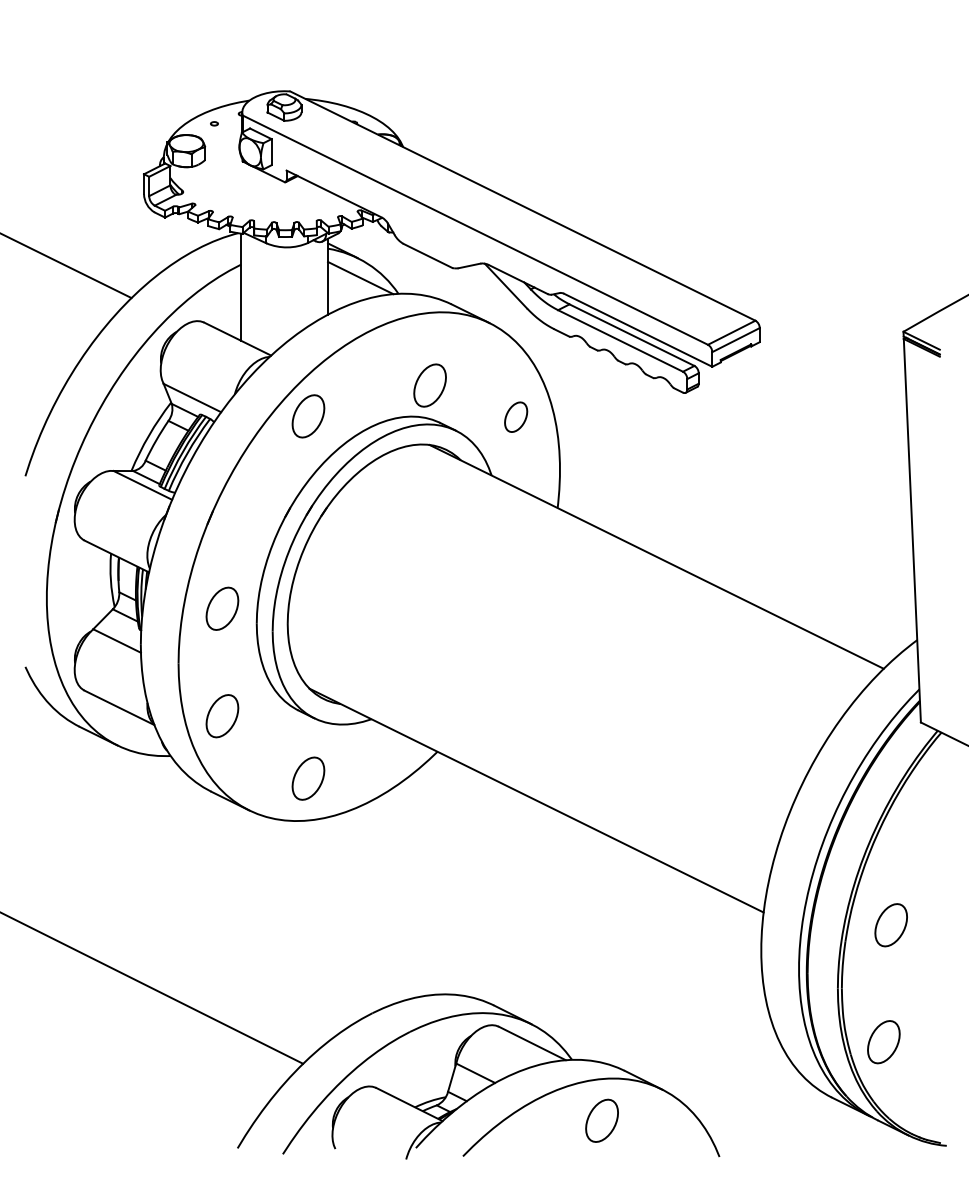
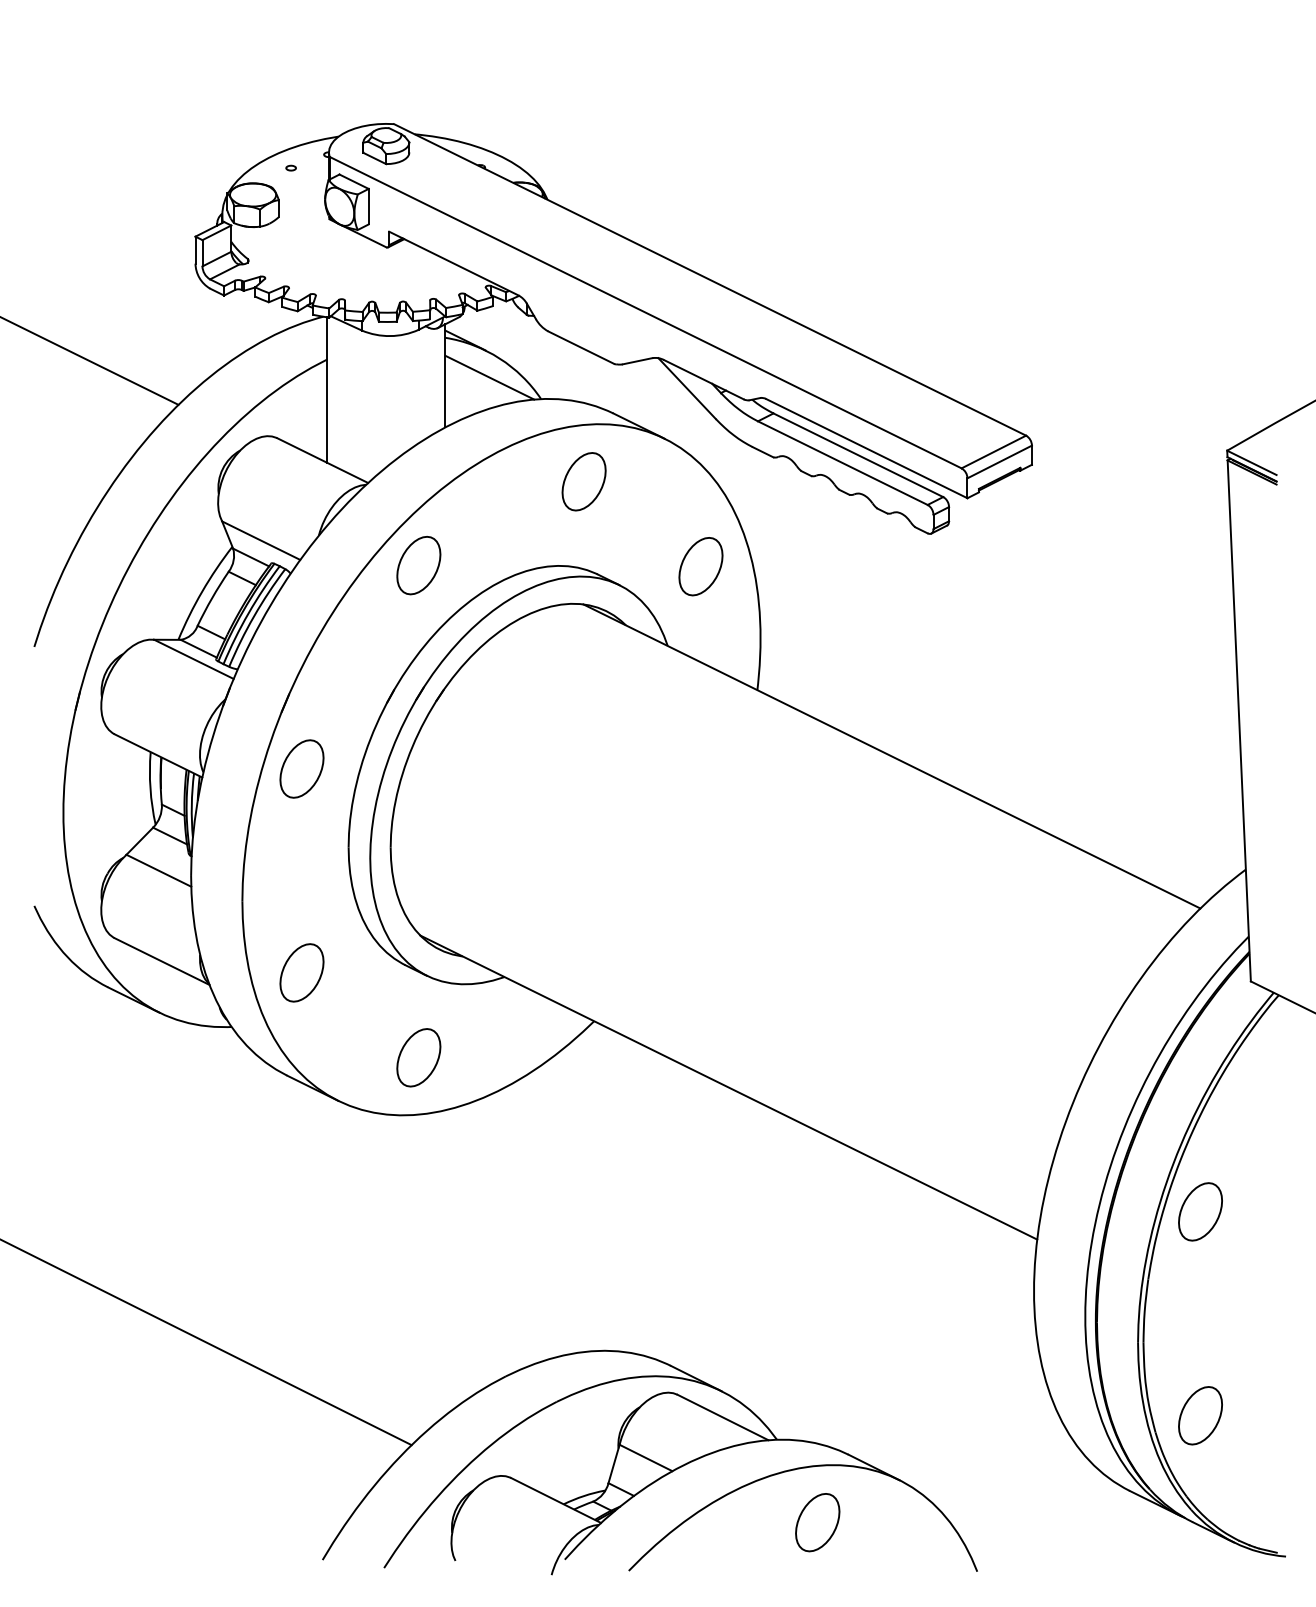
part: (429, 385) -> (583, 481), moved
part: (515, 417) -> (700, 566), size x1.43
part: (222, 608) -> (301, 768), moved
part: (891, 924) -> (1200, 1211), moved

